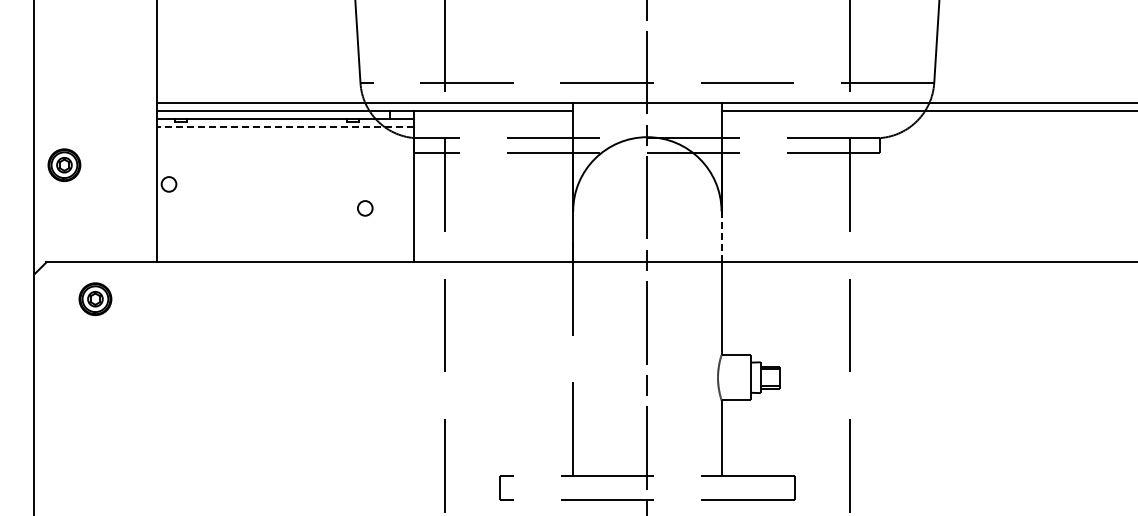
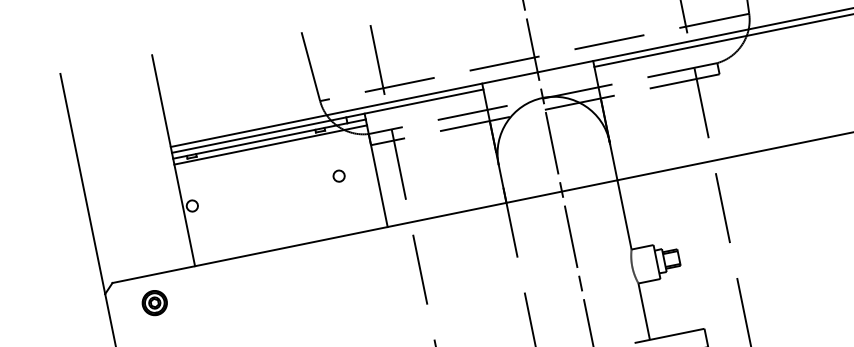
line: (285, 126) -> (270, 144), dashed -> solid
part: (64, 164) -> (111, 207), removed
circle: (365, 208) -> (339, 176), moved
line: (721, 236) -> (613, 160), dashed -> solid

